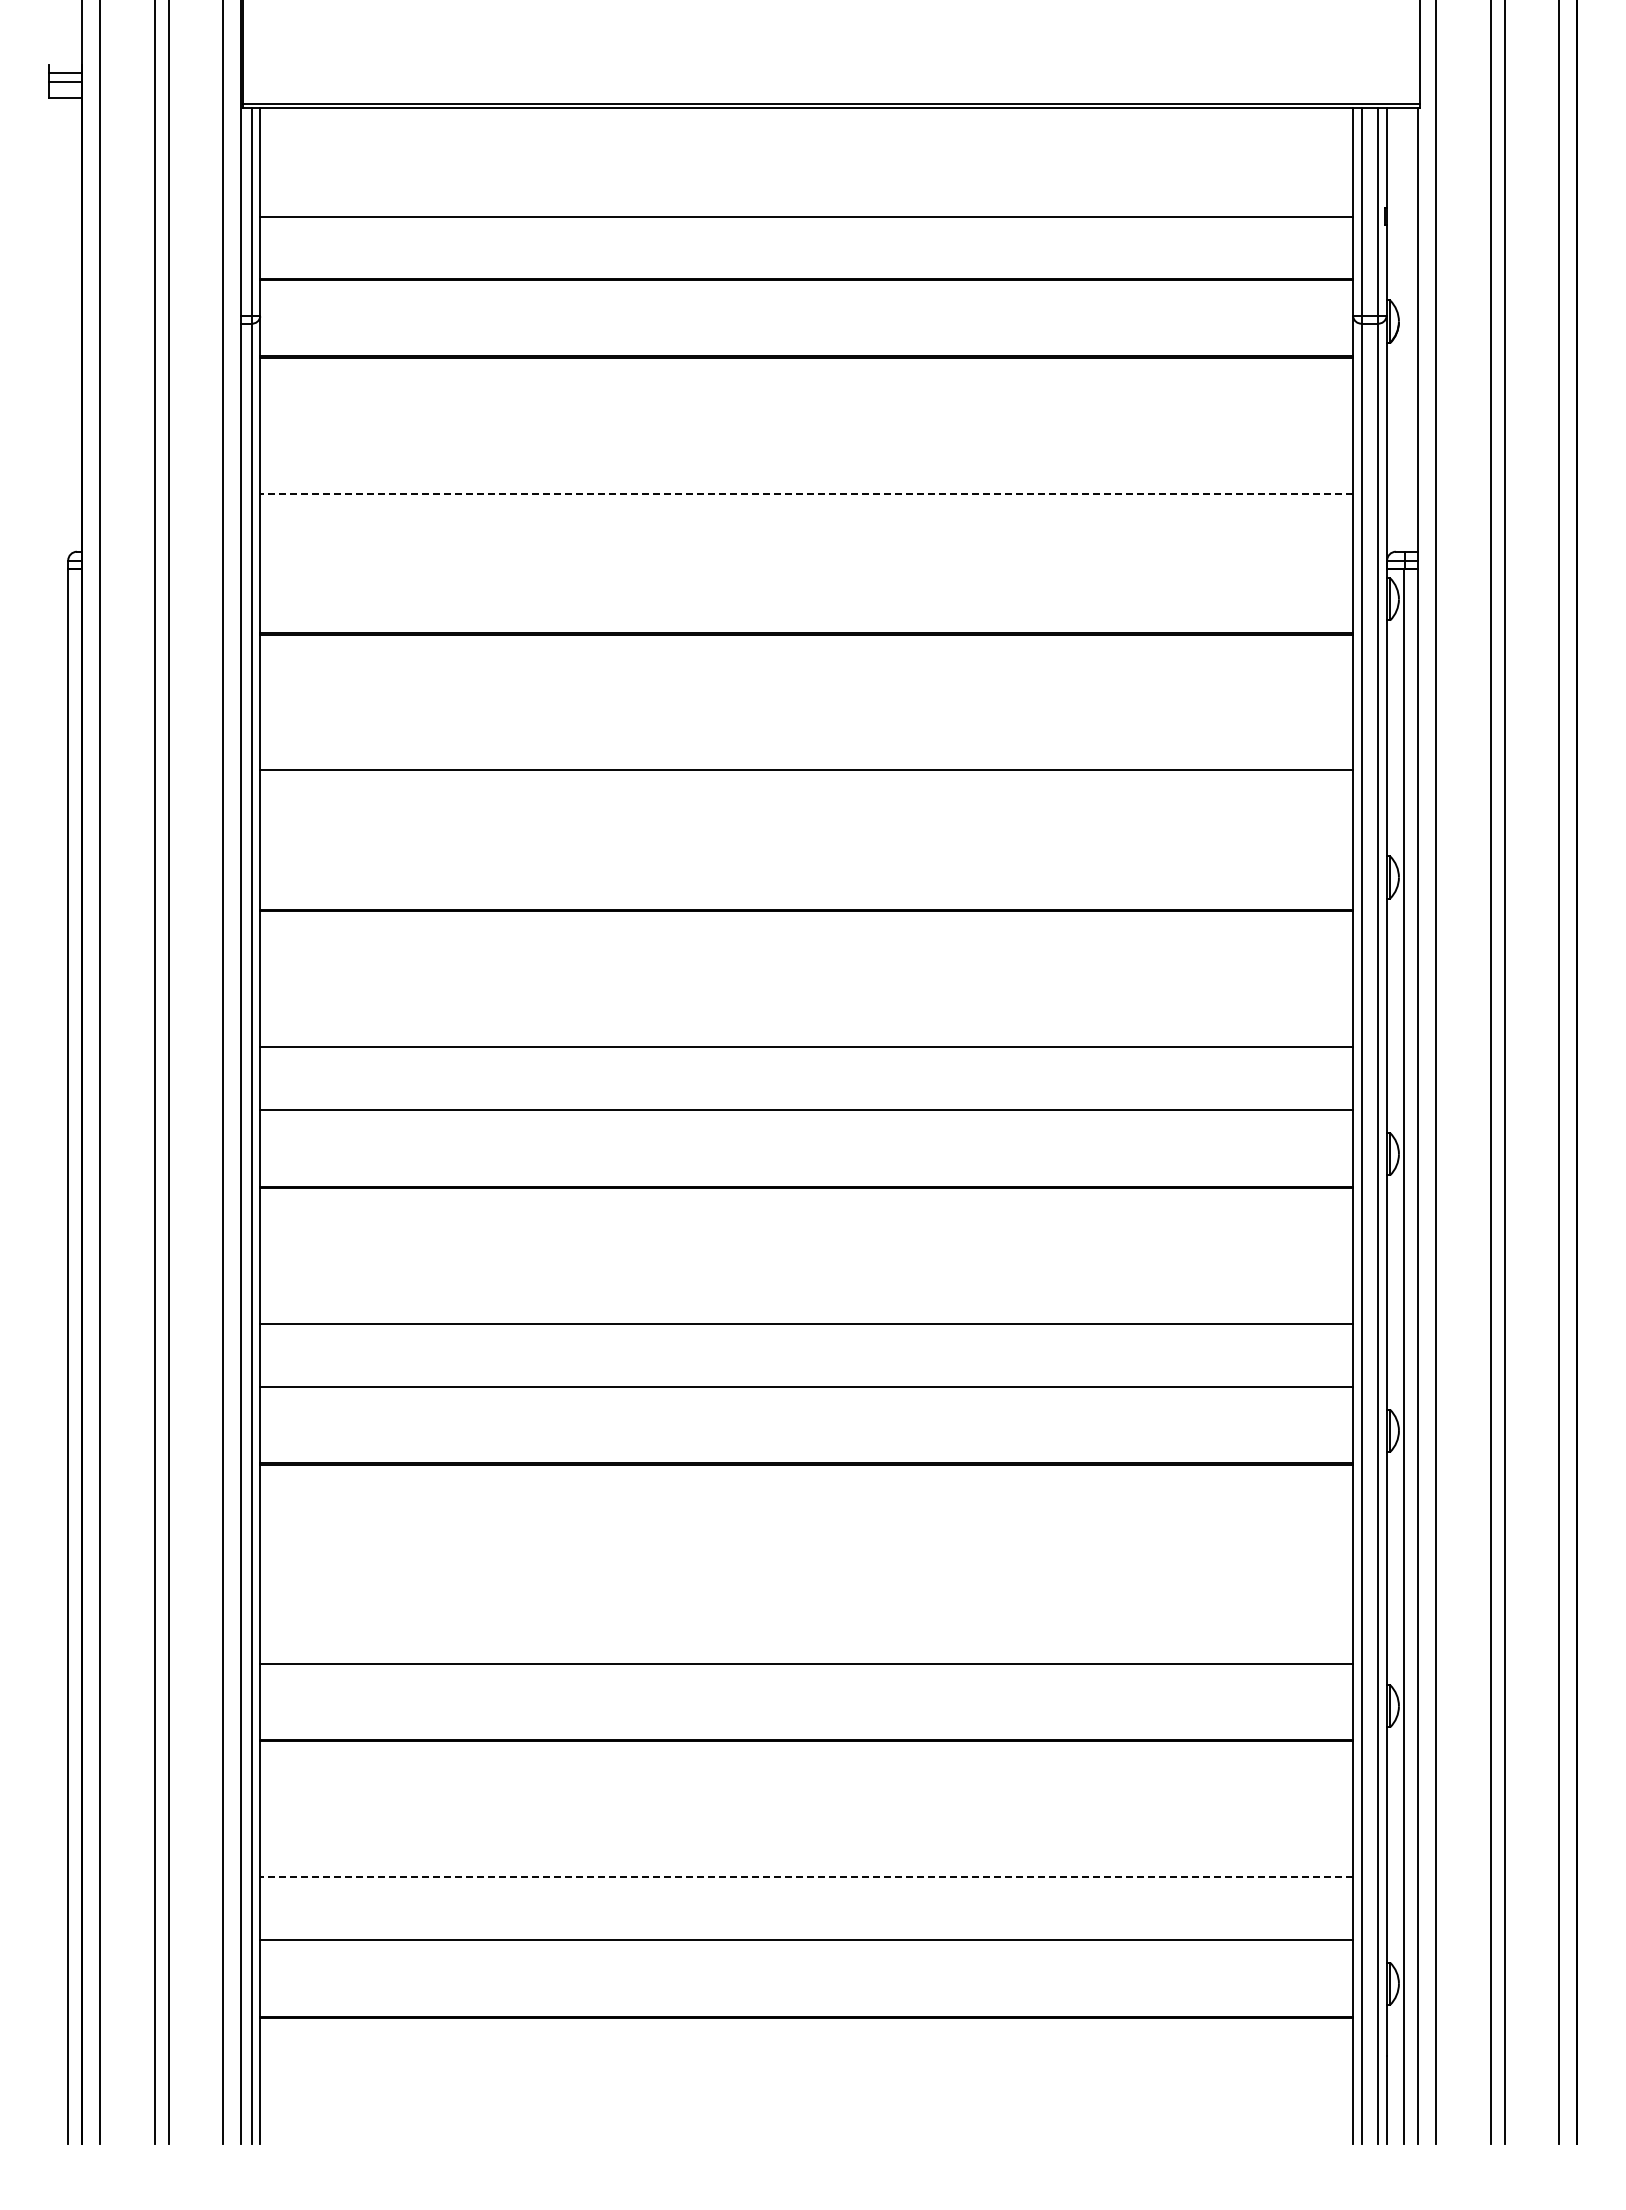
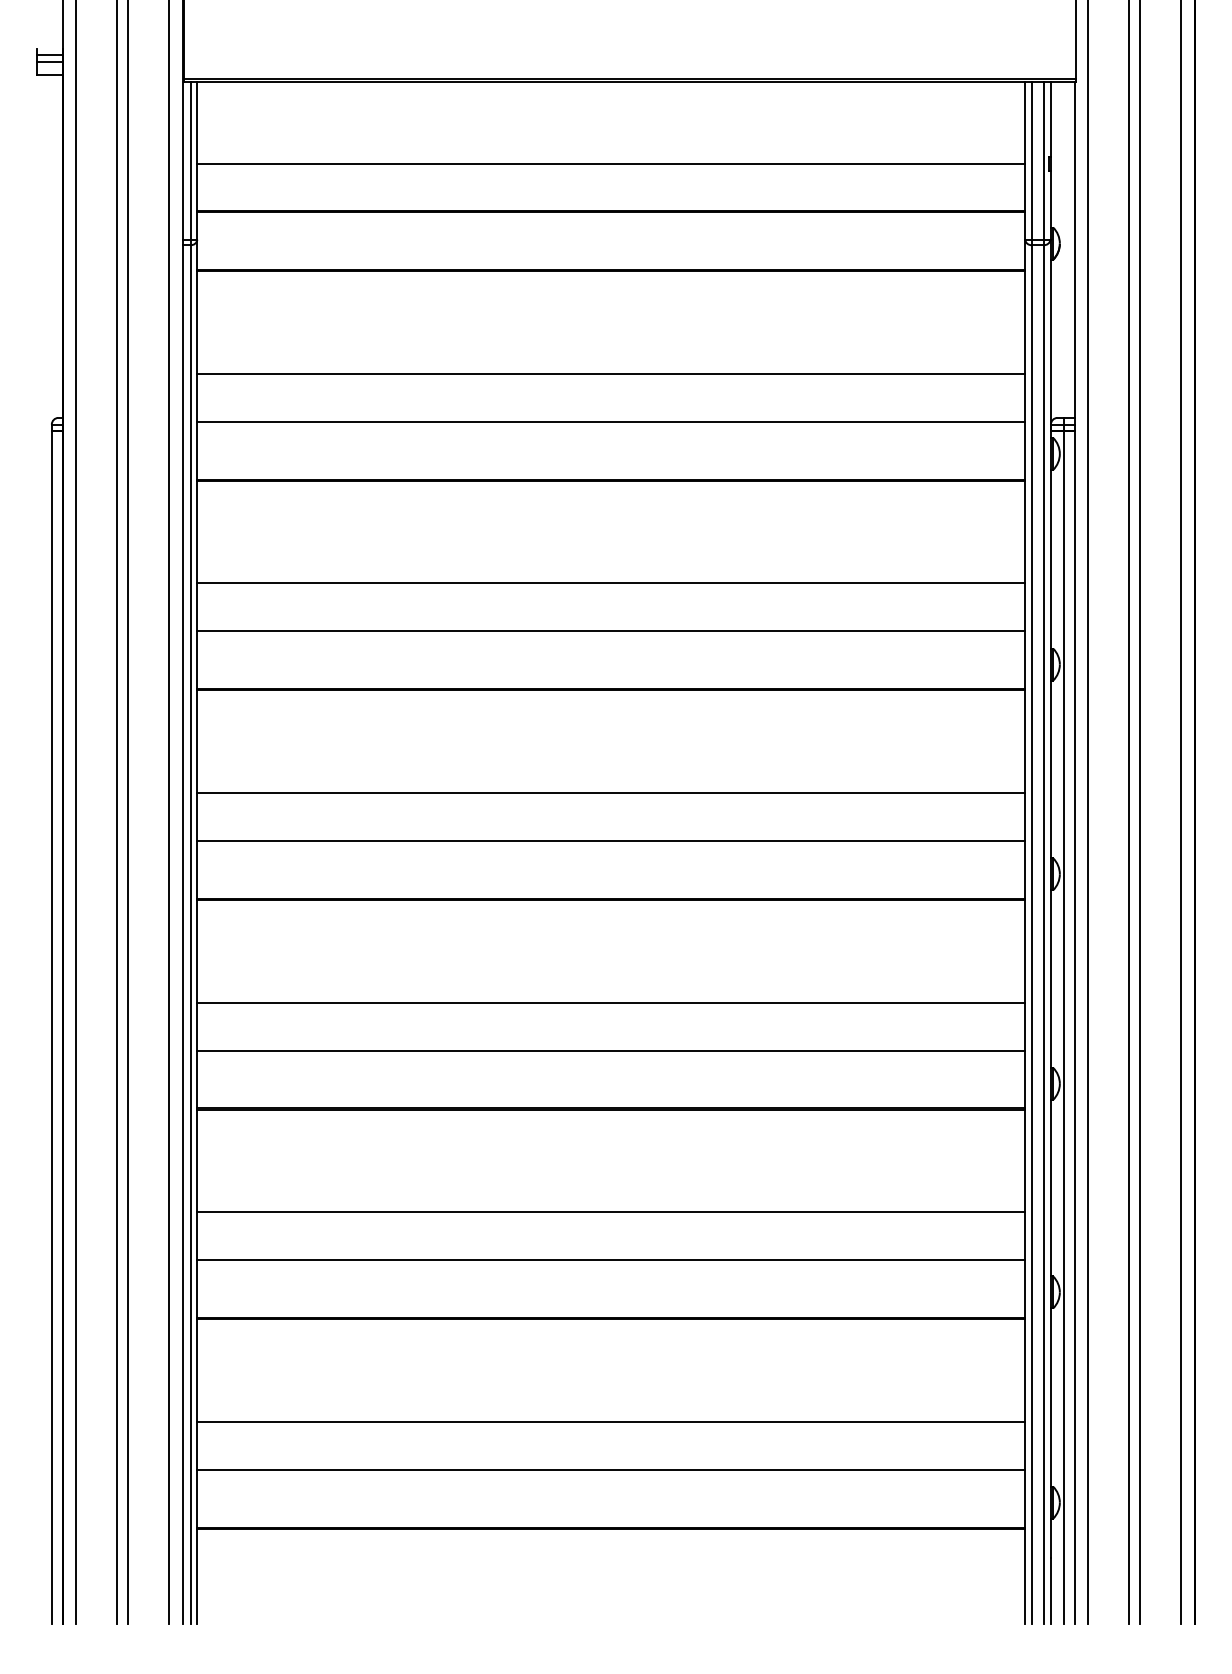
line: (806, 493) -> (611, 373), dashed -> solid
line: (806, 556) -> (611, 421), added
line: (806, 833) -> (611, 631), added
line: (806, 1600) -> (611, 1212), added
line: (806, 1877) -> (611, 1422), dashed -> solid

